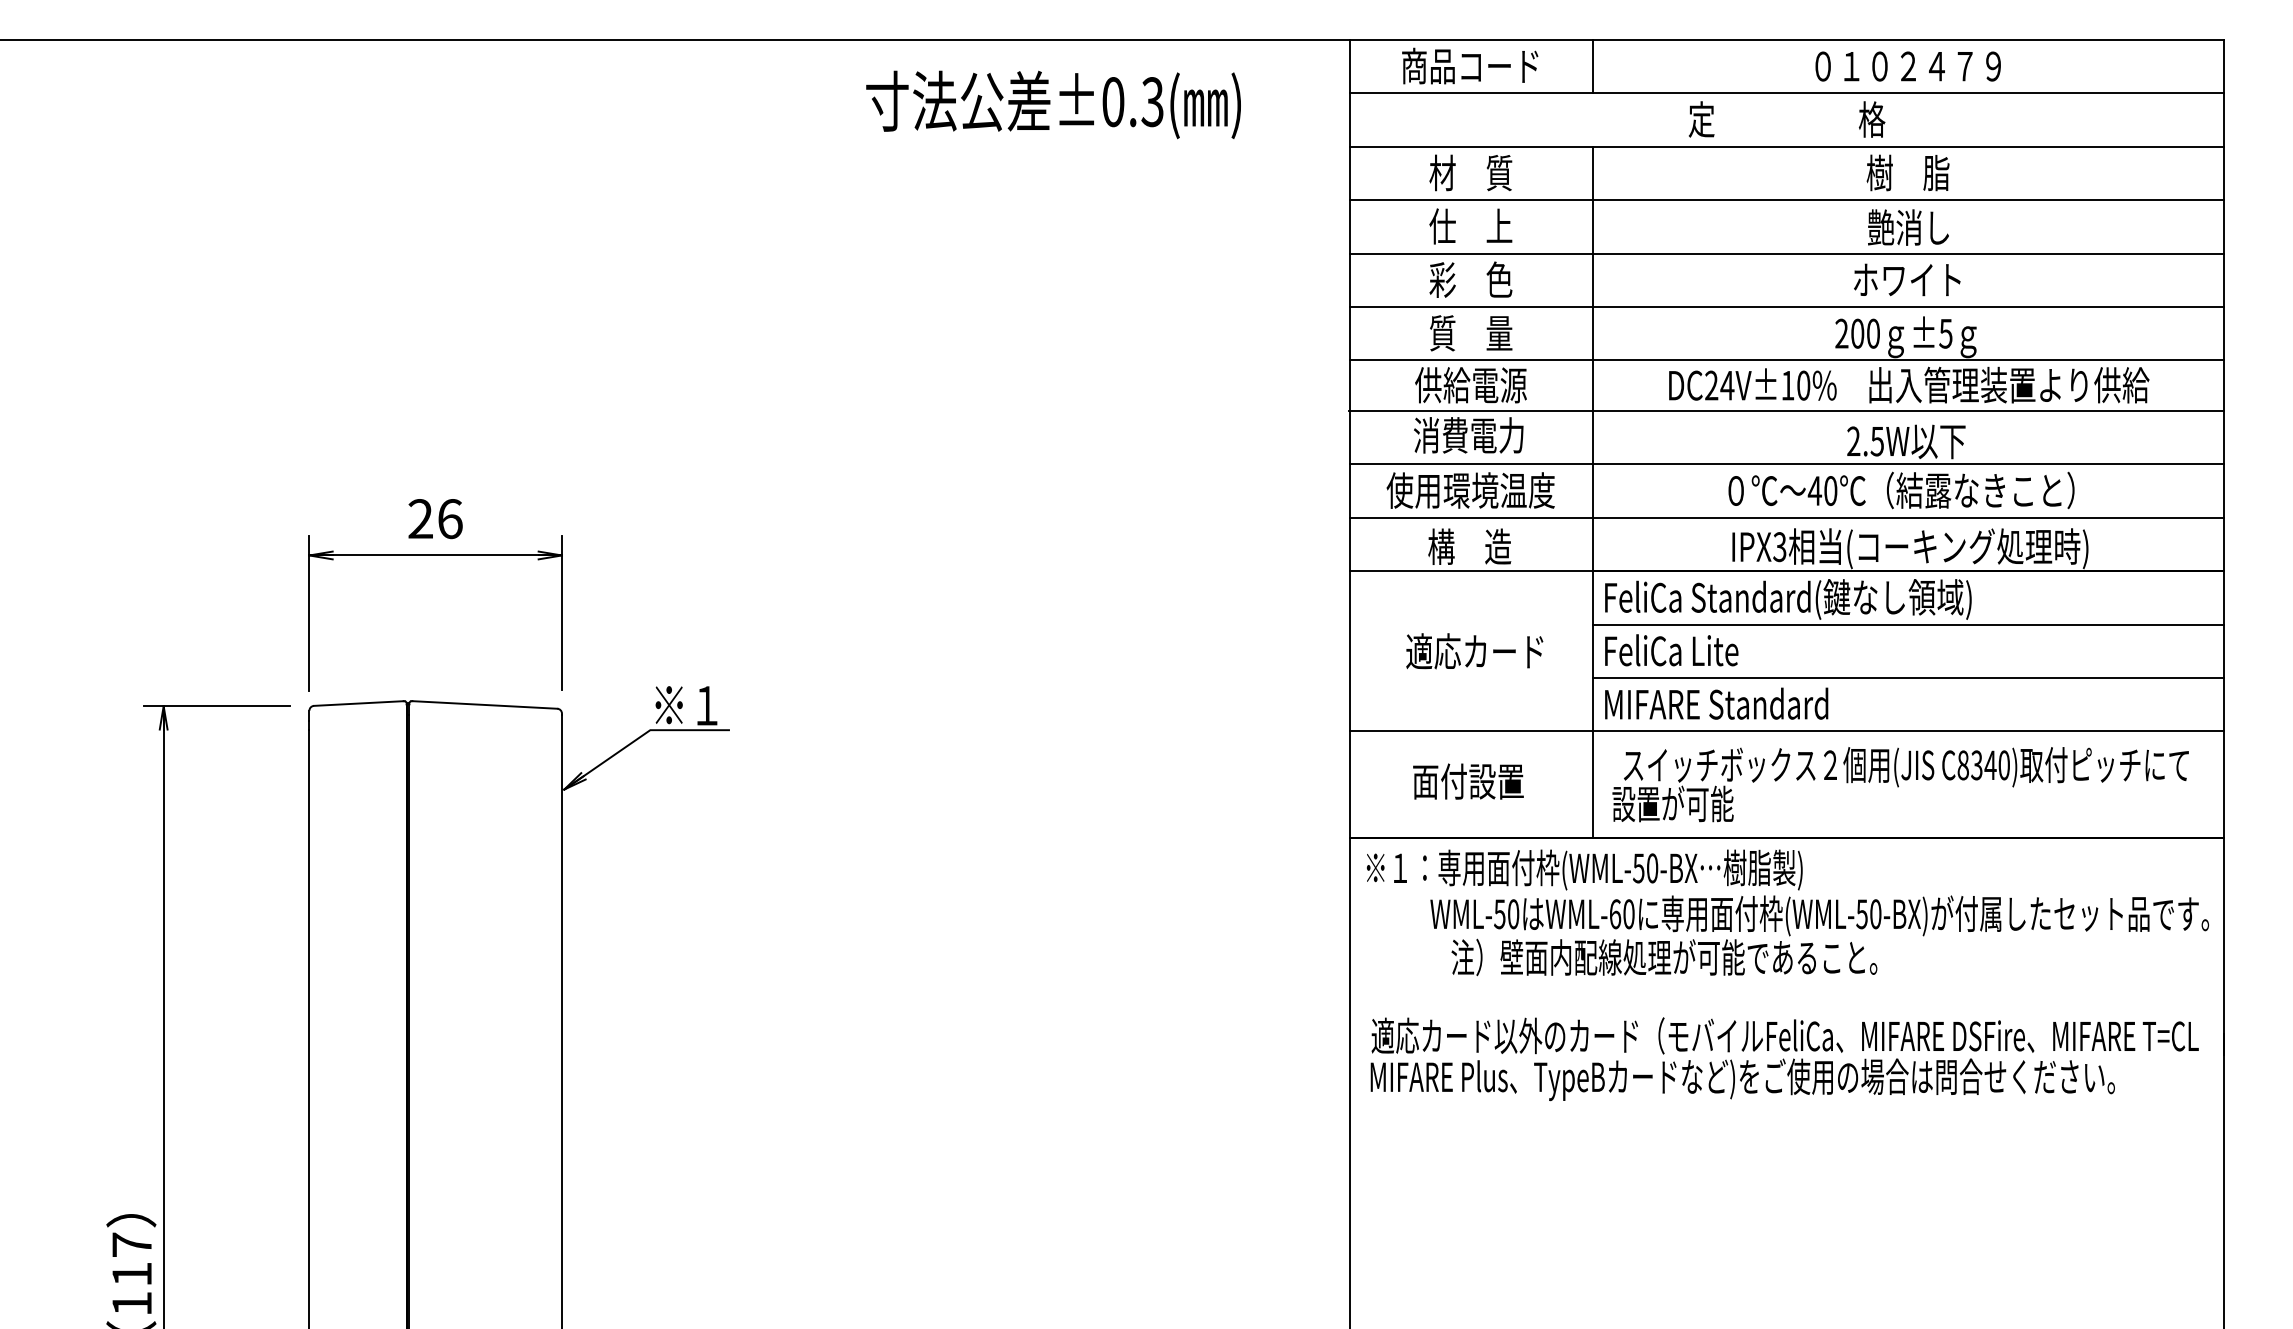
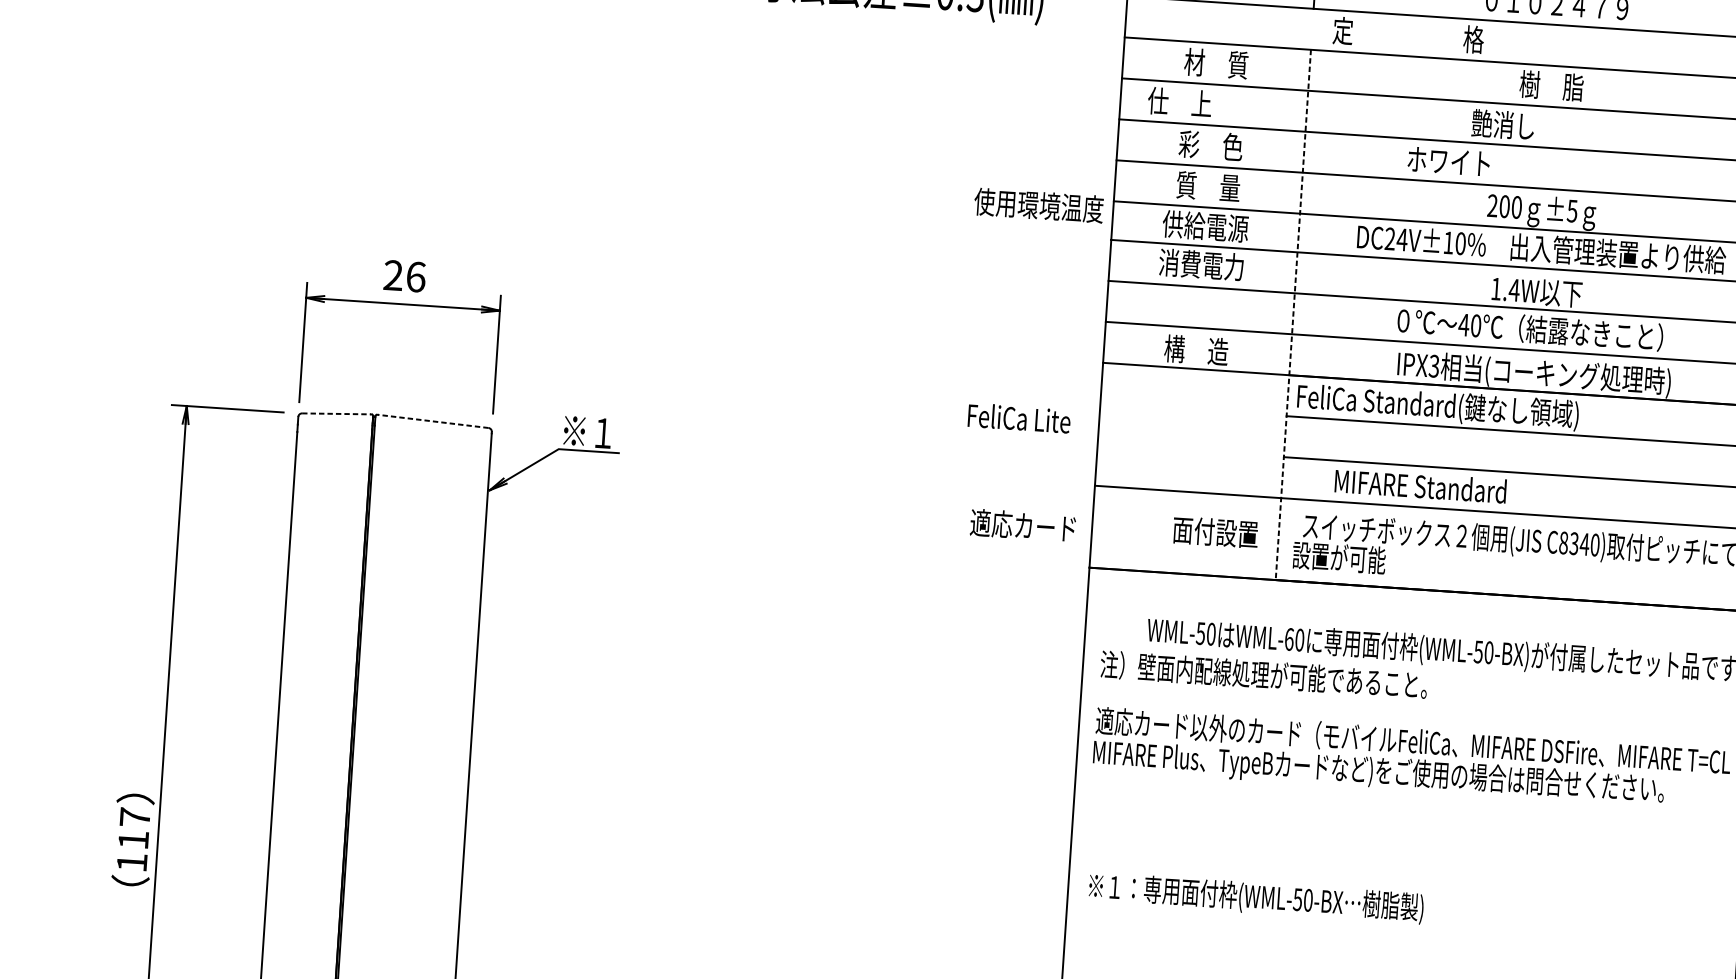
text: (1786, 119) -> (1408, 35), moved
text: (1470, 226) -> (1179, 102), moved
text: (1908, 227) -> (1503, 124), moved
text: (1907, 279) -> (1449, 161), moved
text: (1865, 441) -> (1505, 289), 2.5W -> 1.4W
text: (1470, 490) -> (1038, 205), moved
line: (1592, 492) -> (1293, 314), solid -> dashed
text: (1671, 650) -> (1019, 418), moved
text: (1474, 651) -> (1022, 525), moved
line: (358, 703) -> (336, 413), solid -> dashed
text: (1716, 703) -> (1420, 485), moved
line: (484, 704) -> (432, 421), solid -> dashed
text: (1468, 781) -> (1215, 532), moved
text: (1584, 869) -> (1256, 897), moved
text: (1664, 957) -> (1264, 674), moved

